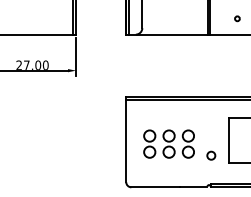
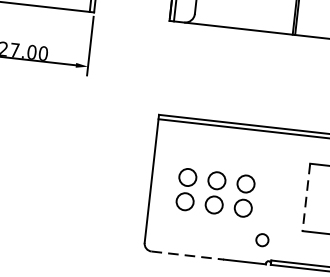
line: (229, 140) -> (307, 197), solid -> dashed
circle: (211, 155) -> (262, 239), moved
line: (155, 187) -> (187, 255), solid -> dashed

